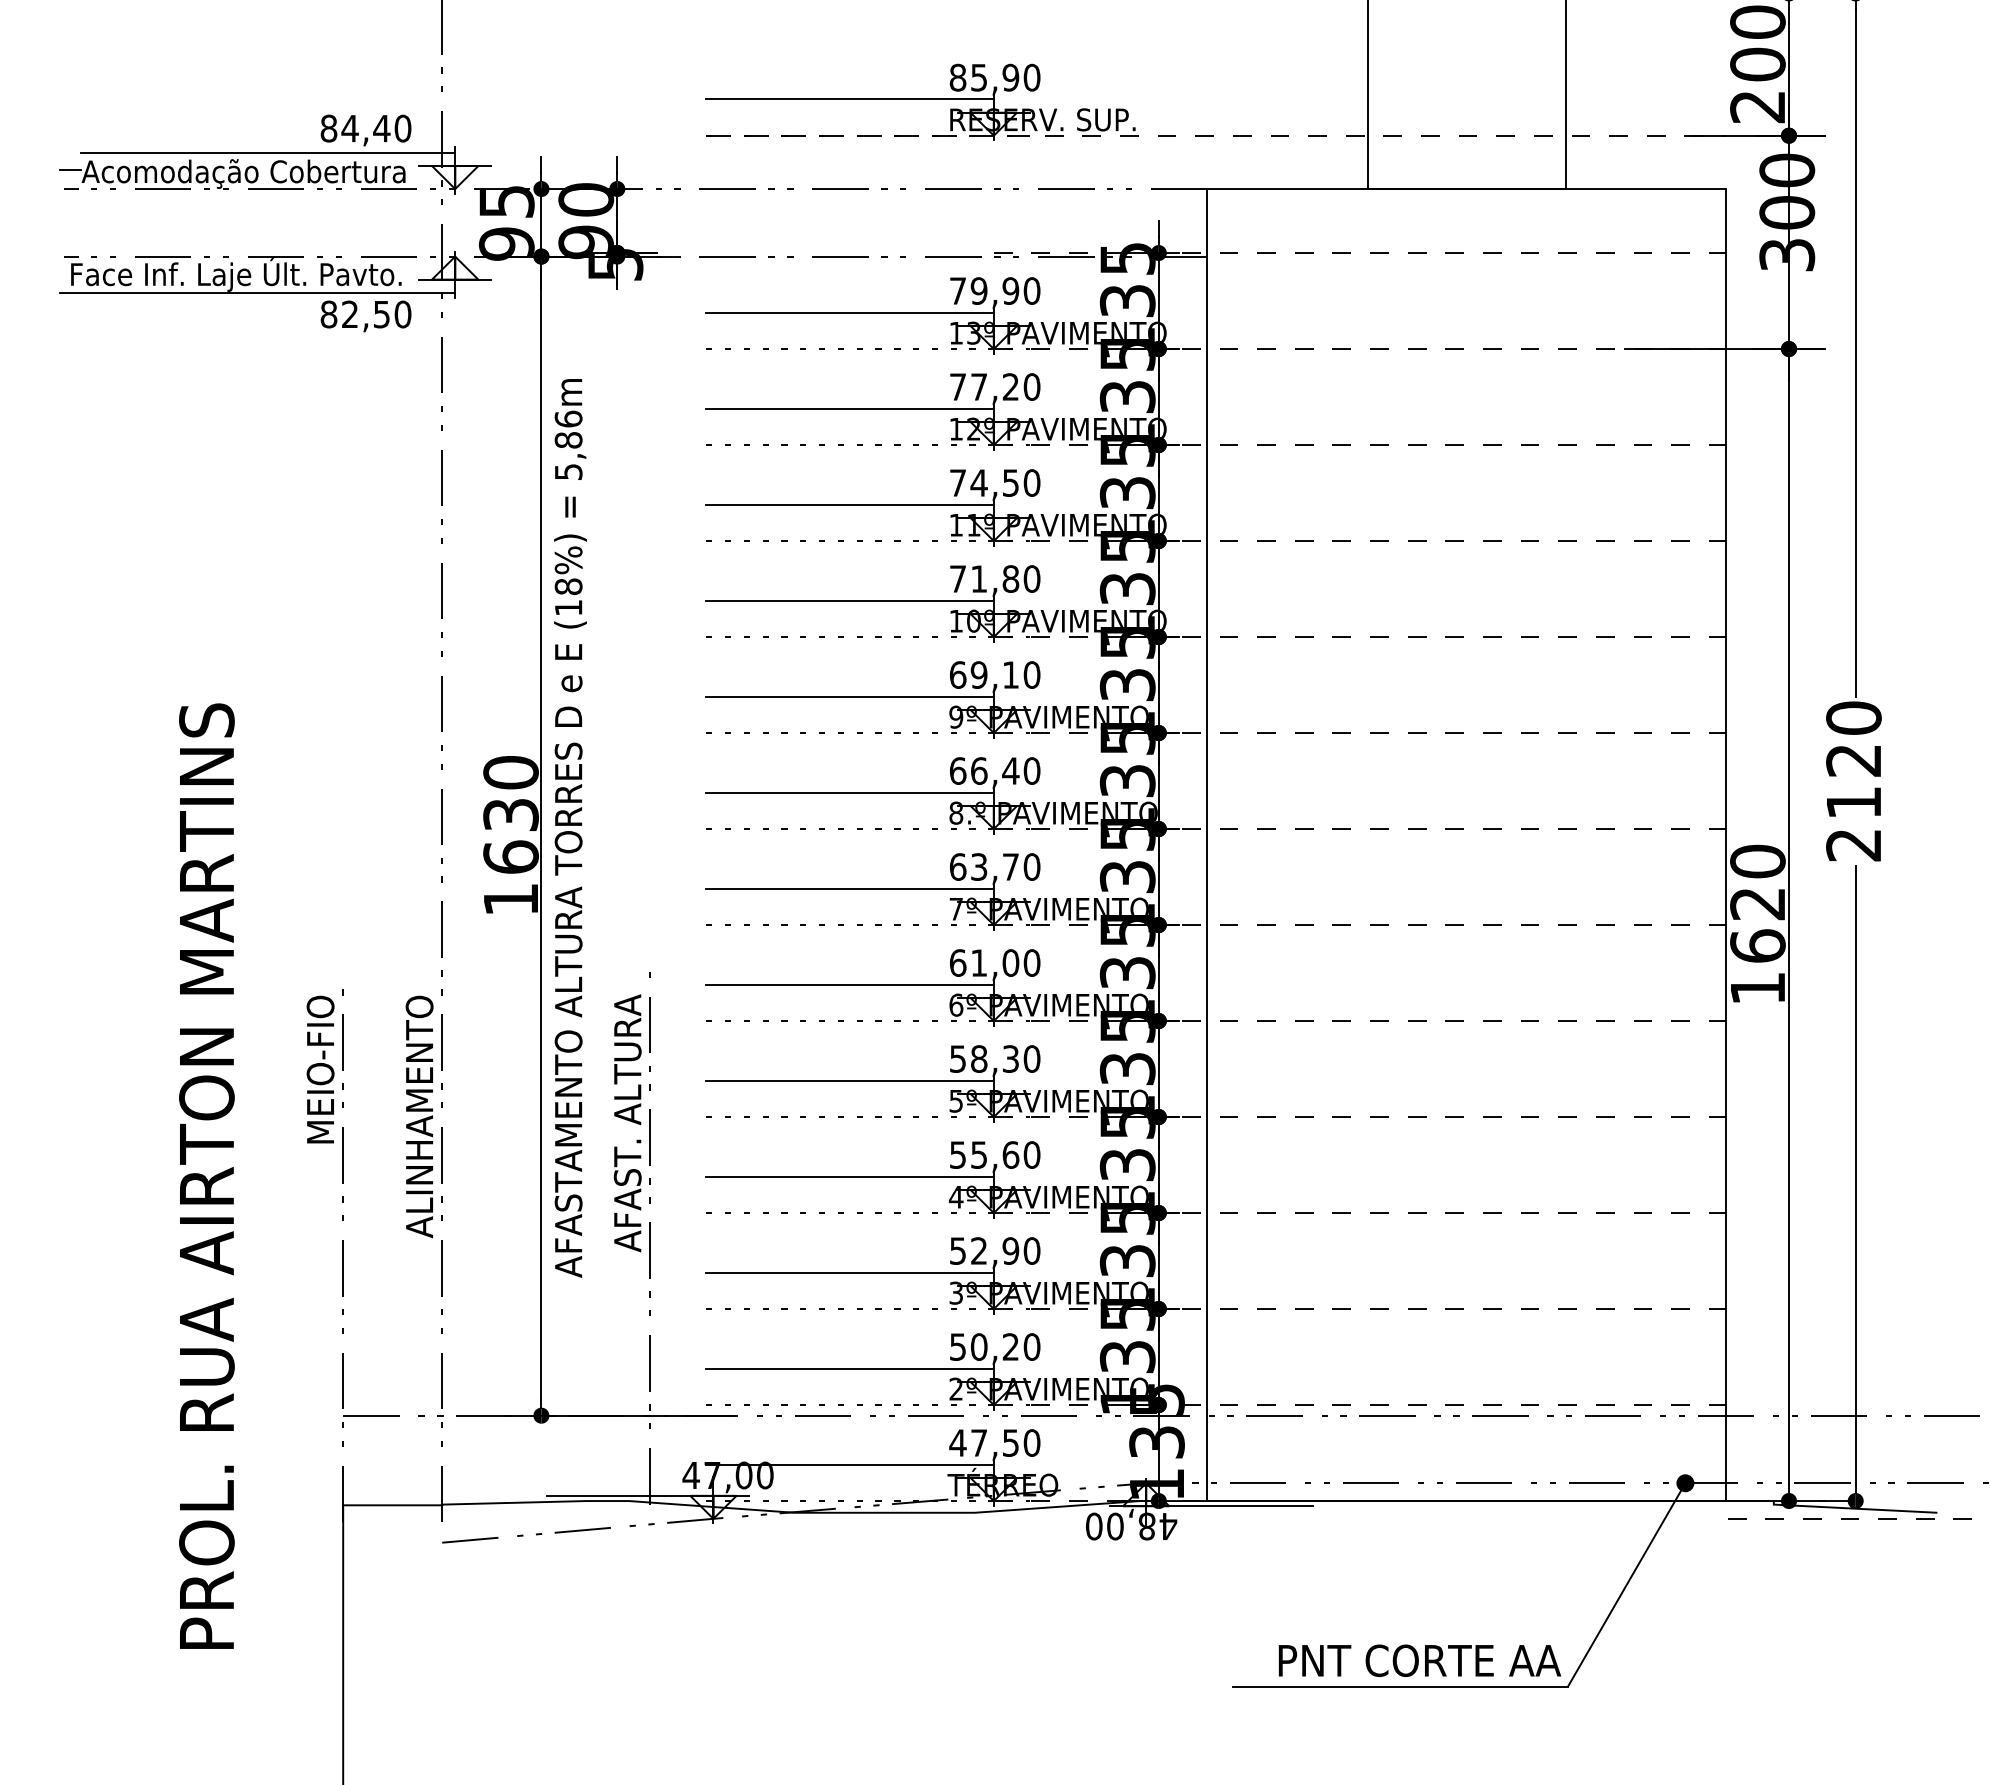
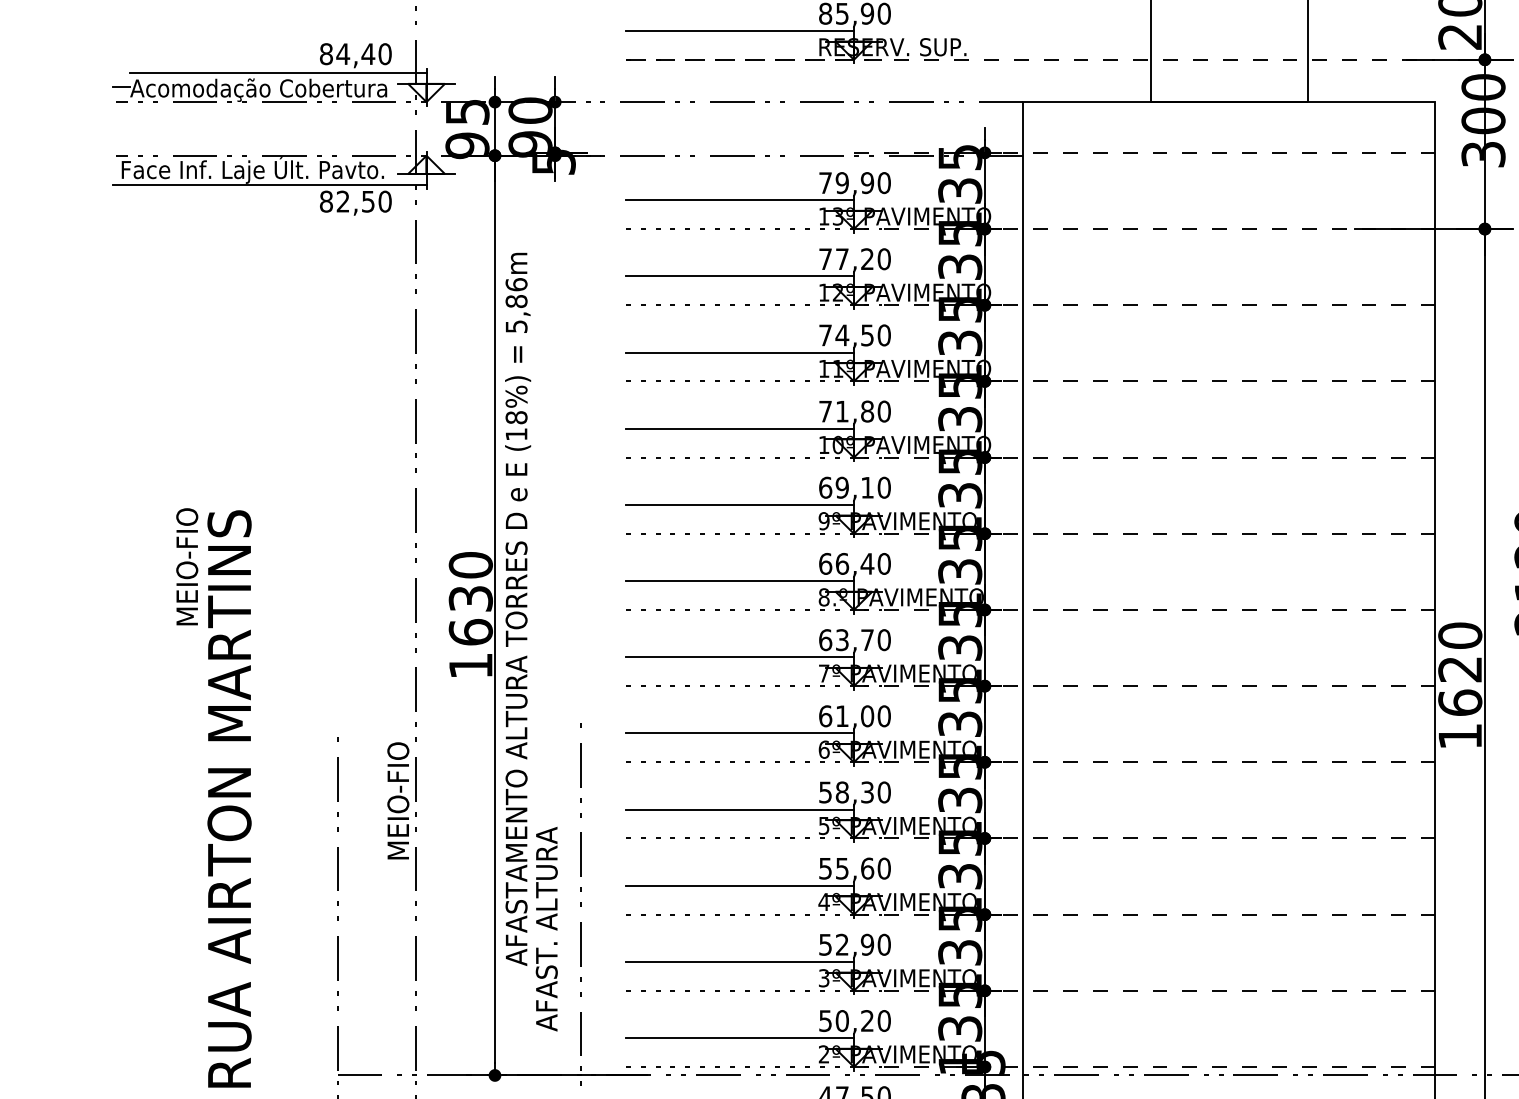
text: (320, 1069) -> (187, 566), moved
text: (627, 1123) -> (546, 929), moved
text: (419, 1129) -> (398, 848), ALINHAMENTO -> MEIO-FIO

